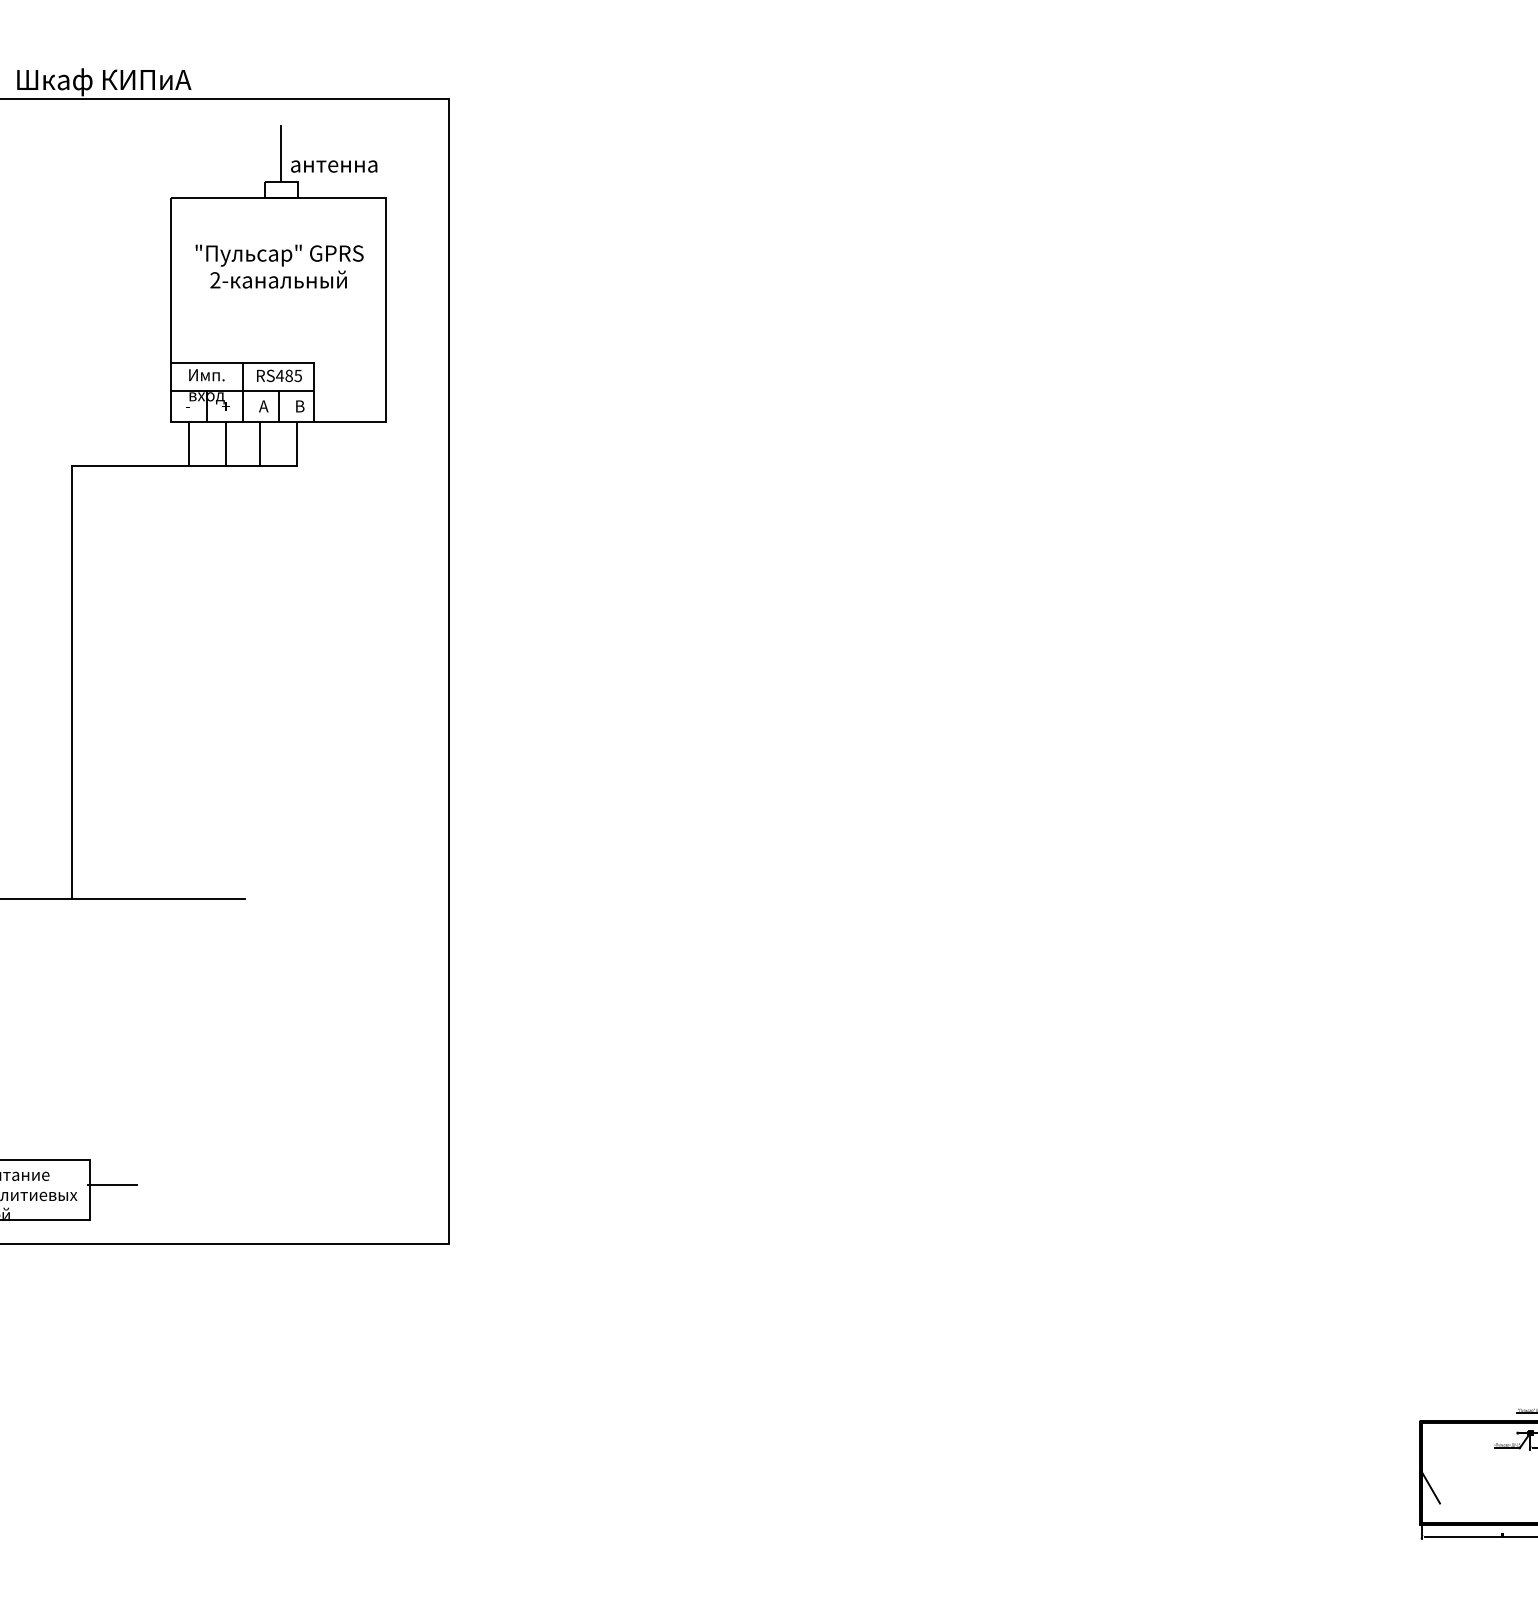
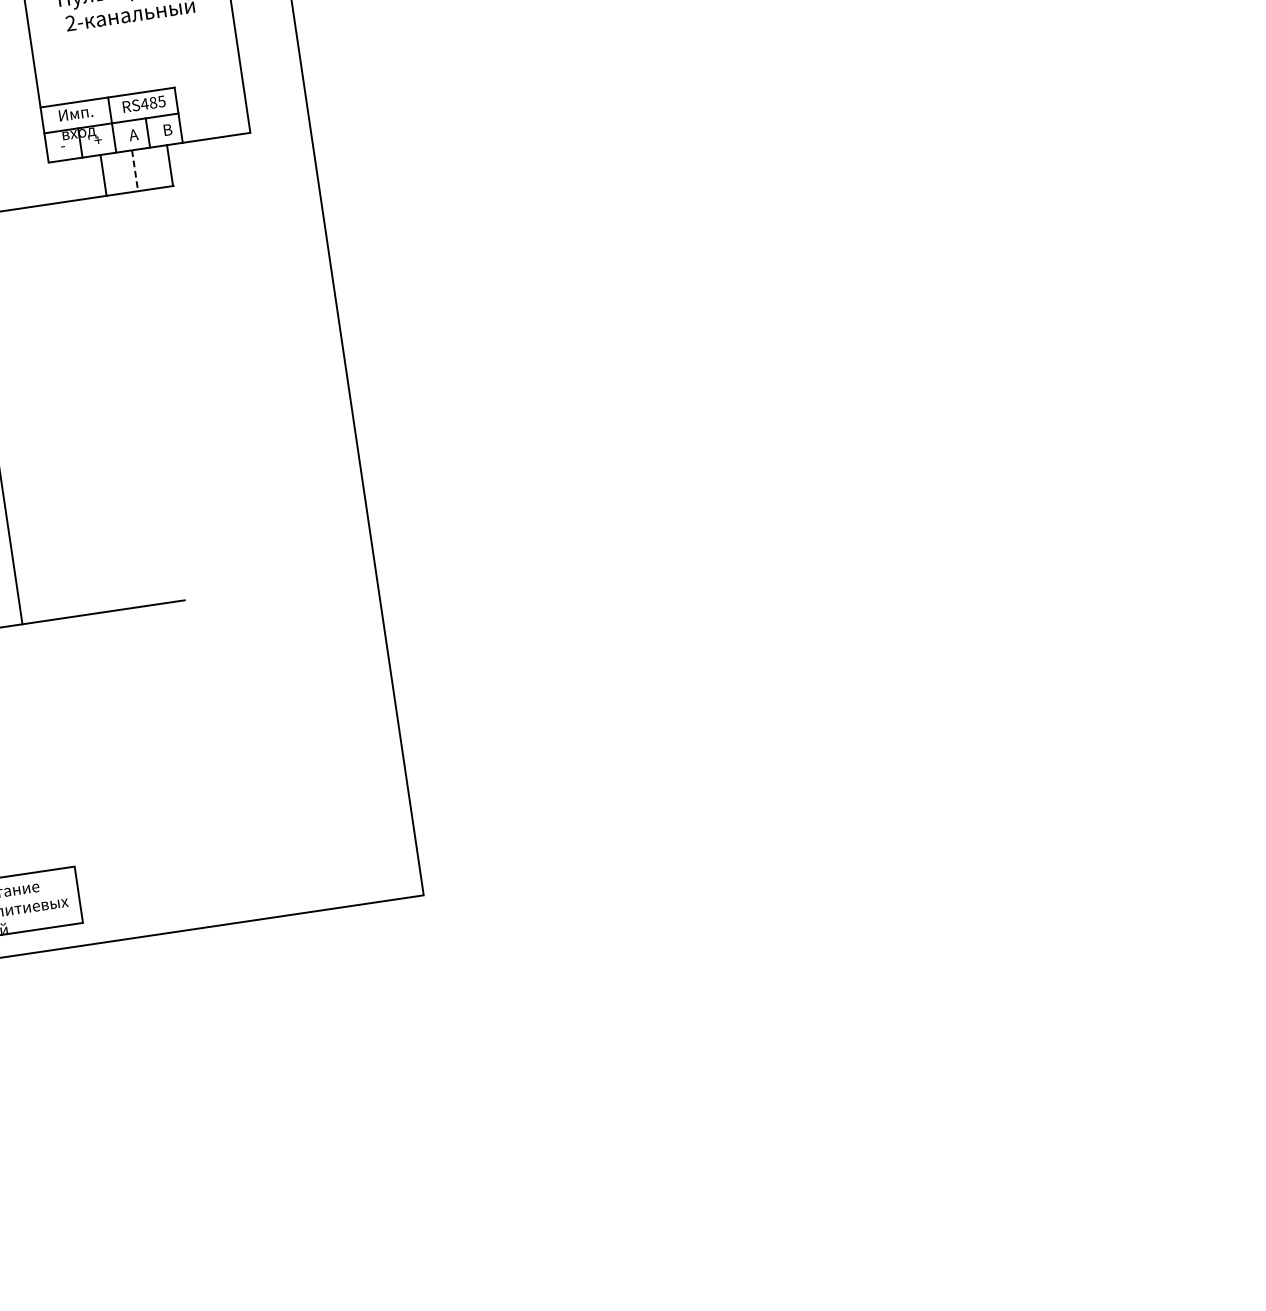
line: (188, 443) -> (68, 180), removed
line: (259, 443) -> (134, 170), solid -> dashed
line: (112, 1185) -> (99, 887), removed

